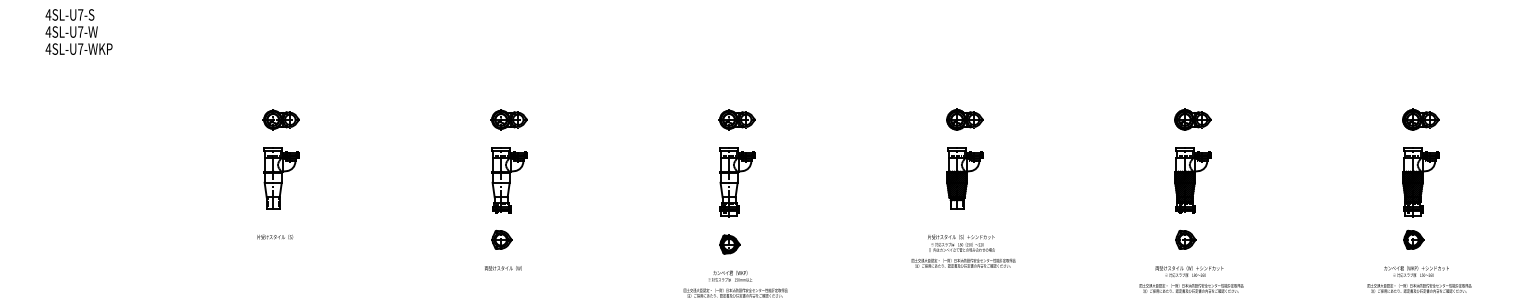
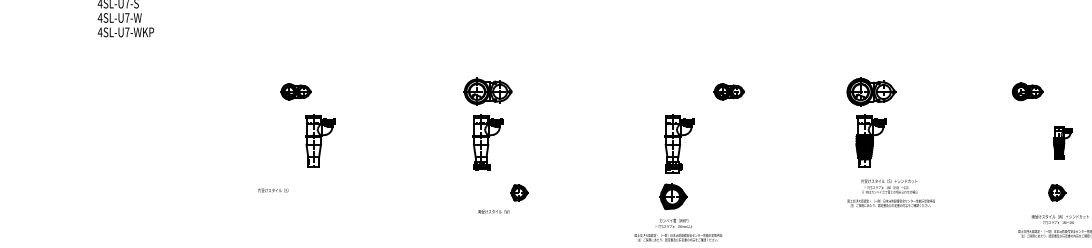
part: (508, 119) -> (487, 91), size x1.6
part: (736, 119) -> (728, 91), moved
part: (964, 119) -> (870, 91), size x1.6
part: (1192, 119) -> (1027, 91), moved
part: (281, 178) -> (320, 141), moved
part: (1192, 180) -> (1062, 142), size x0.6
text: (275, 236) -> (273, 190), moved
part: (501, 239) -> (519, 192), moved
part: (729, 244) -> (673, 196), size x1.6
text: (963, 250) -> (891, 192), moved
text: (503, 268) -> (494, 211), moved

